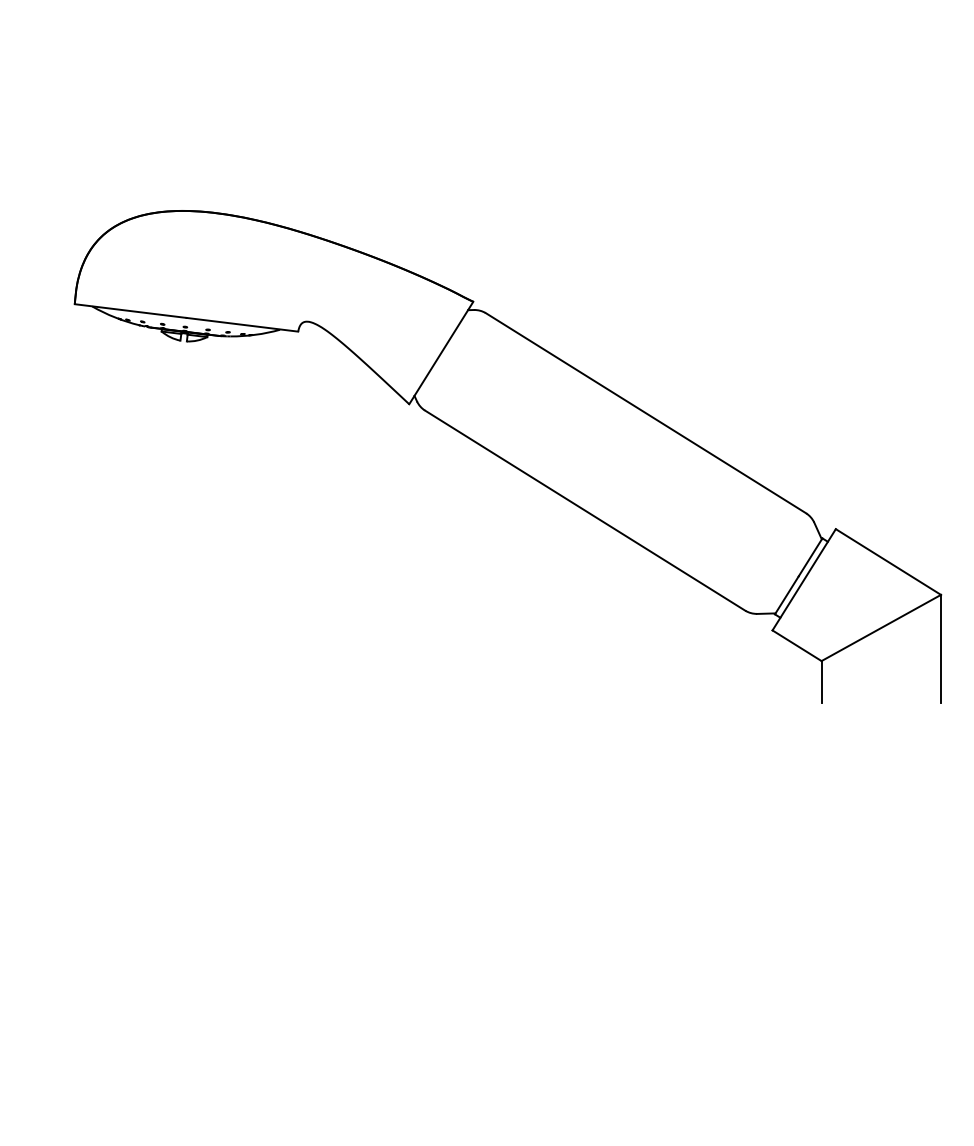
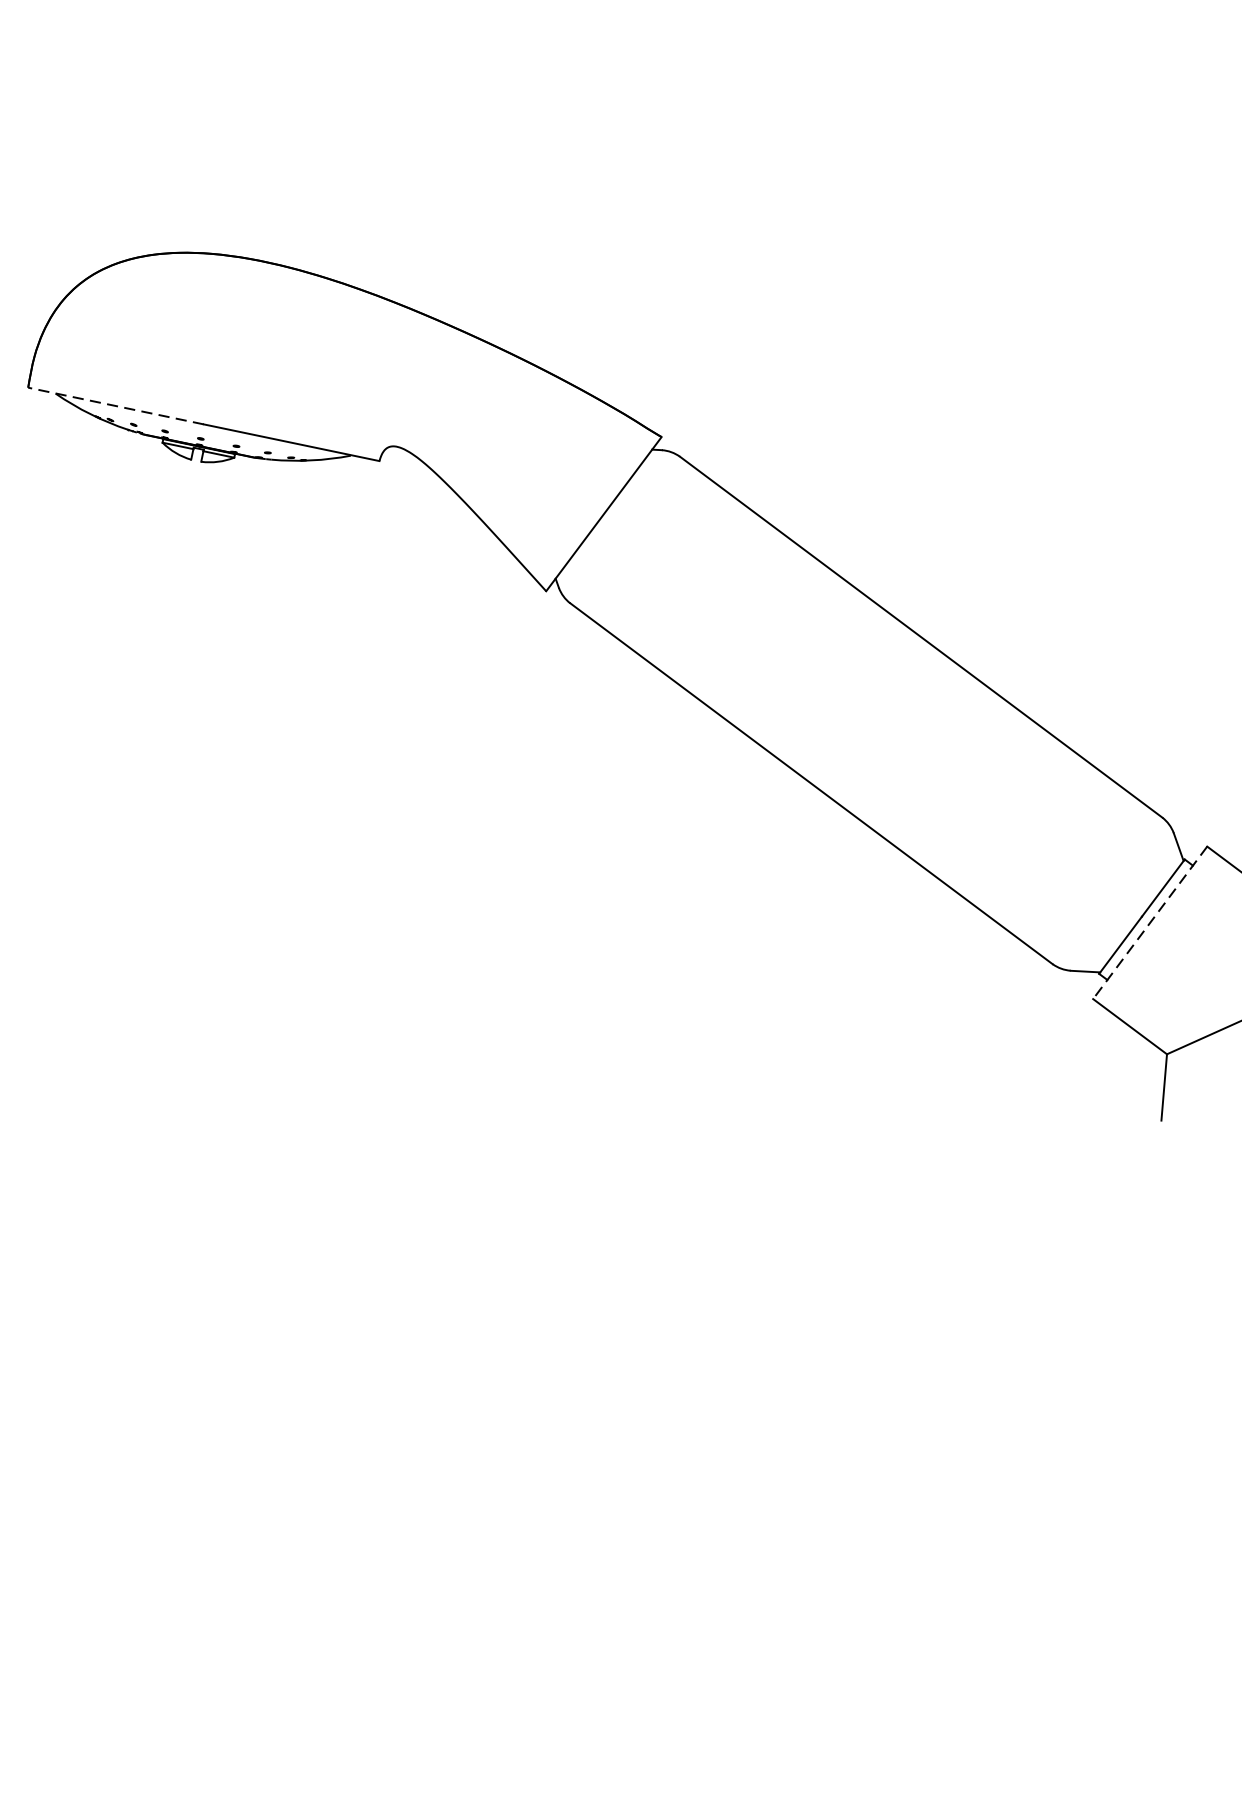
line: (130, 311) -> (115, 406), solid -> dashed
line: (804, 579) -> (1150, 922), solid -> dashed

